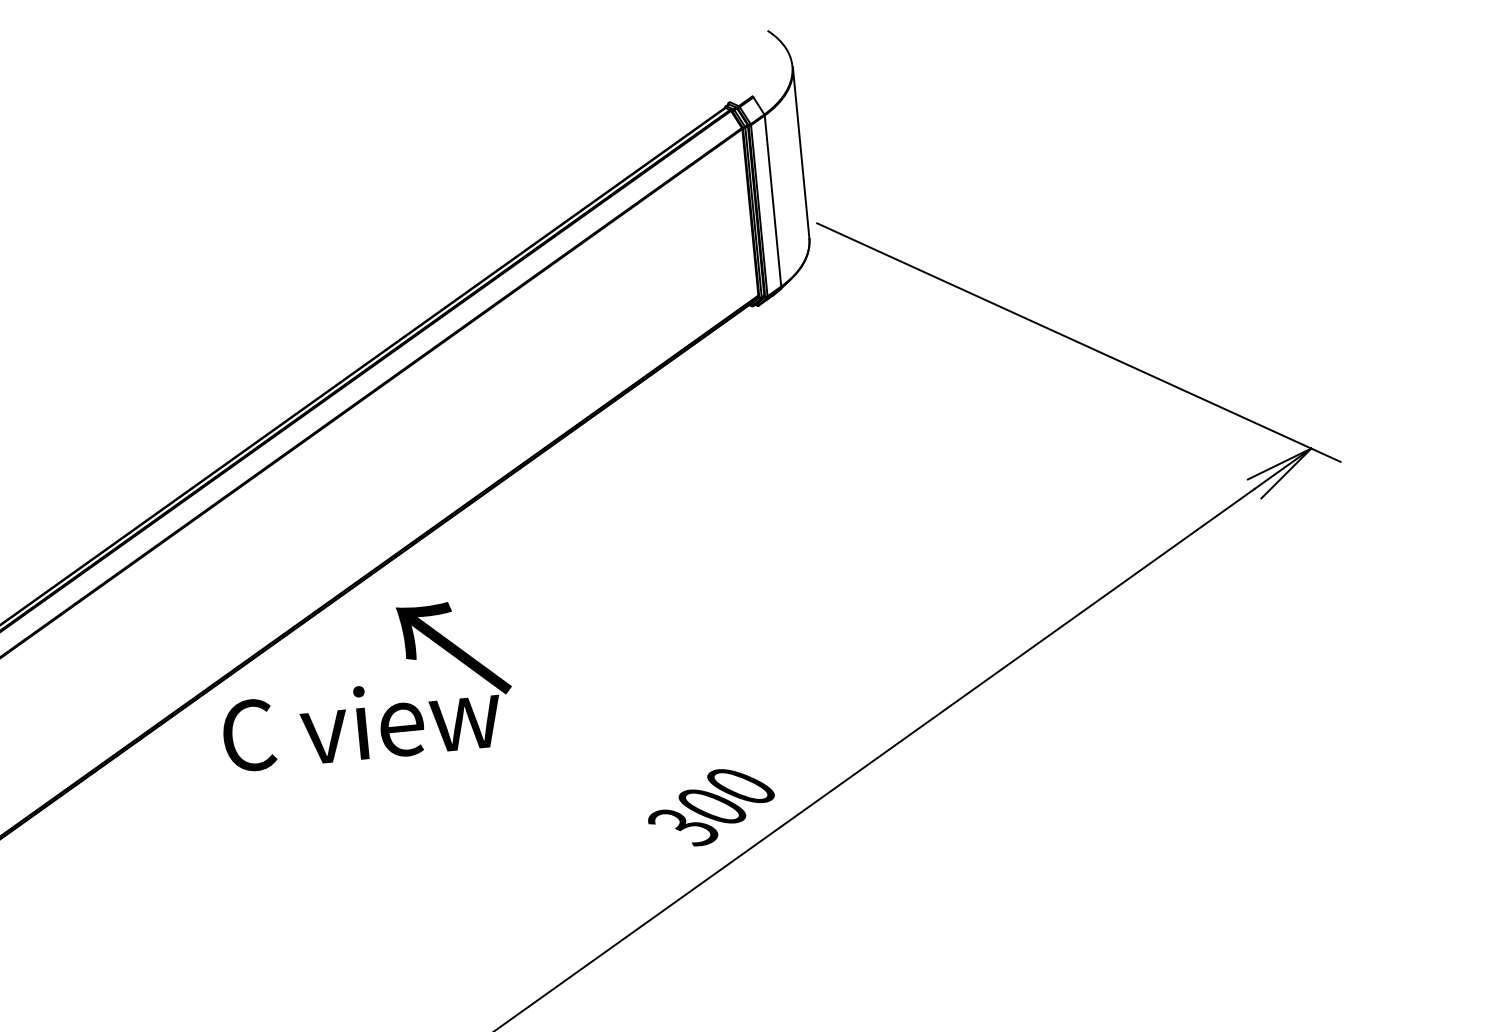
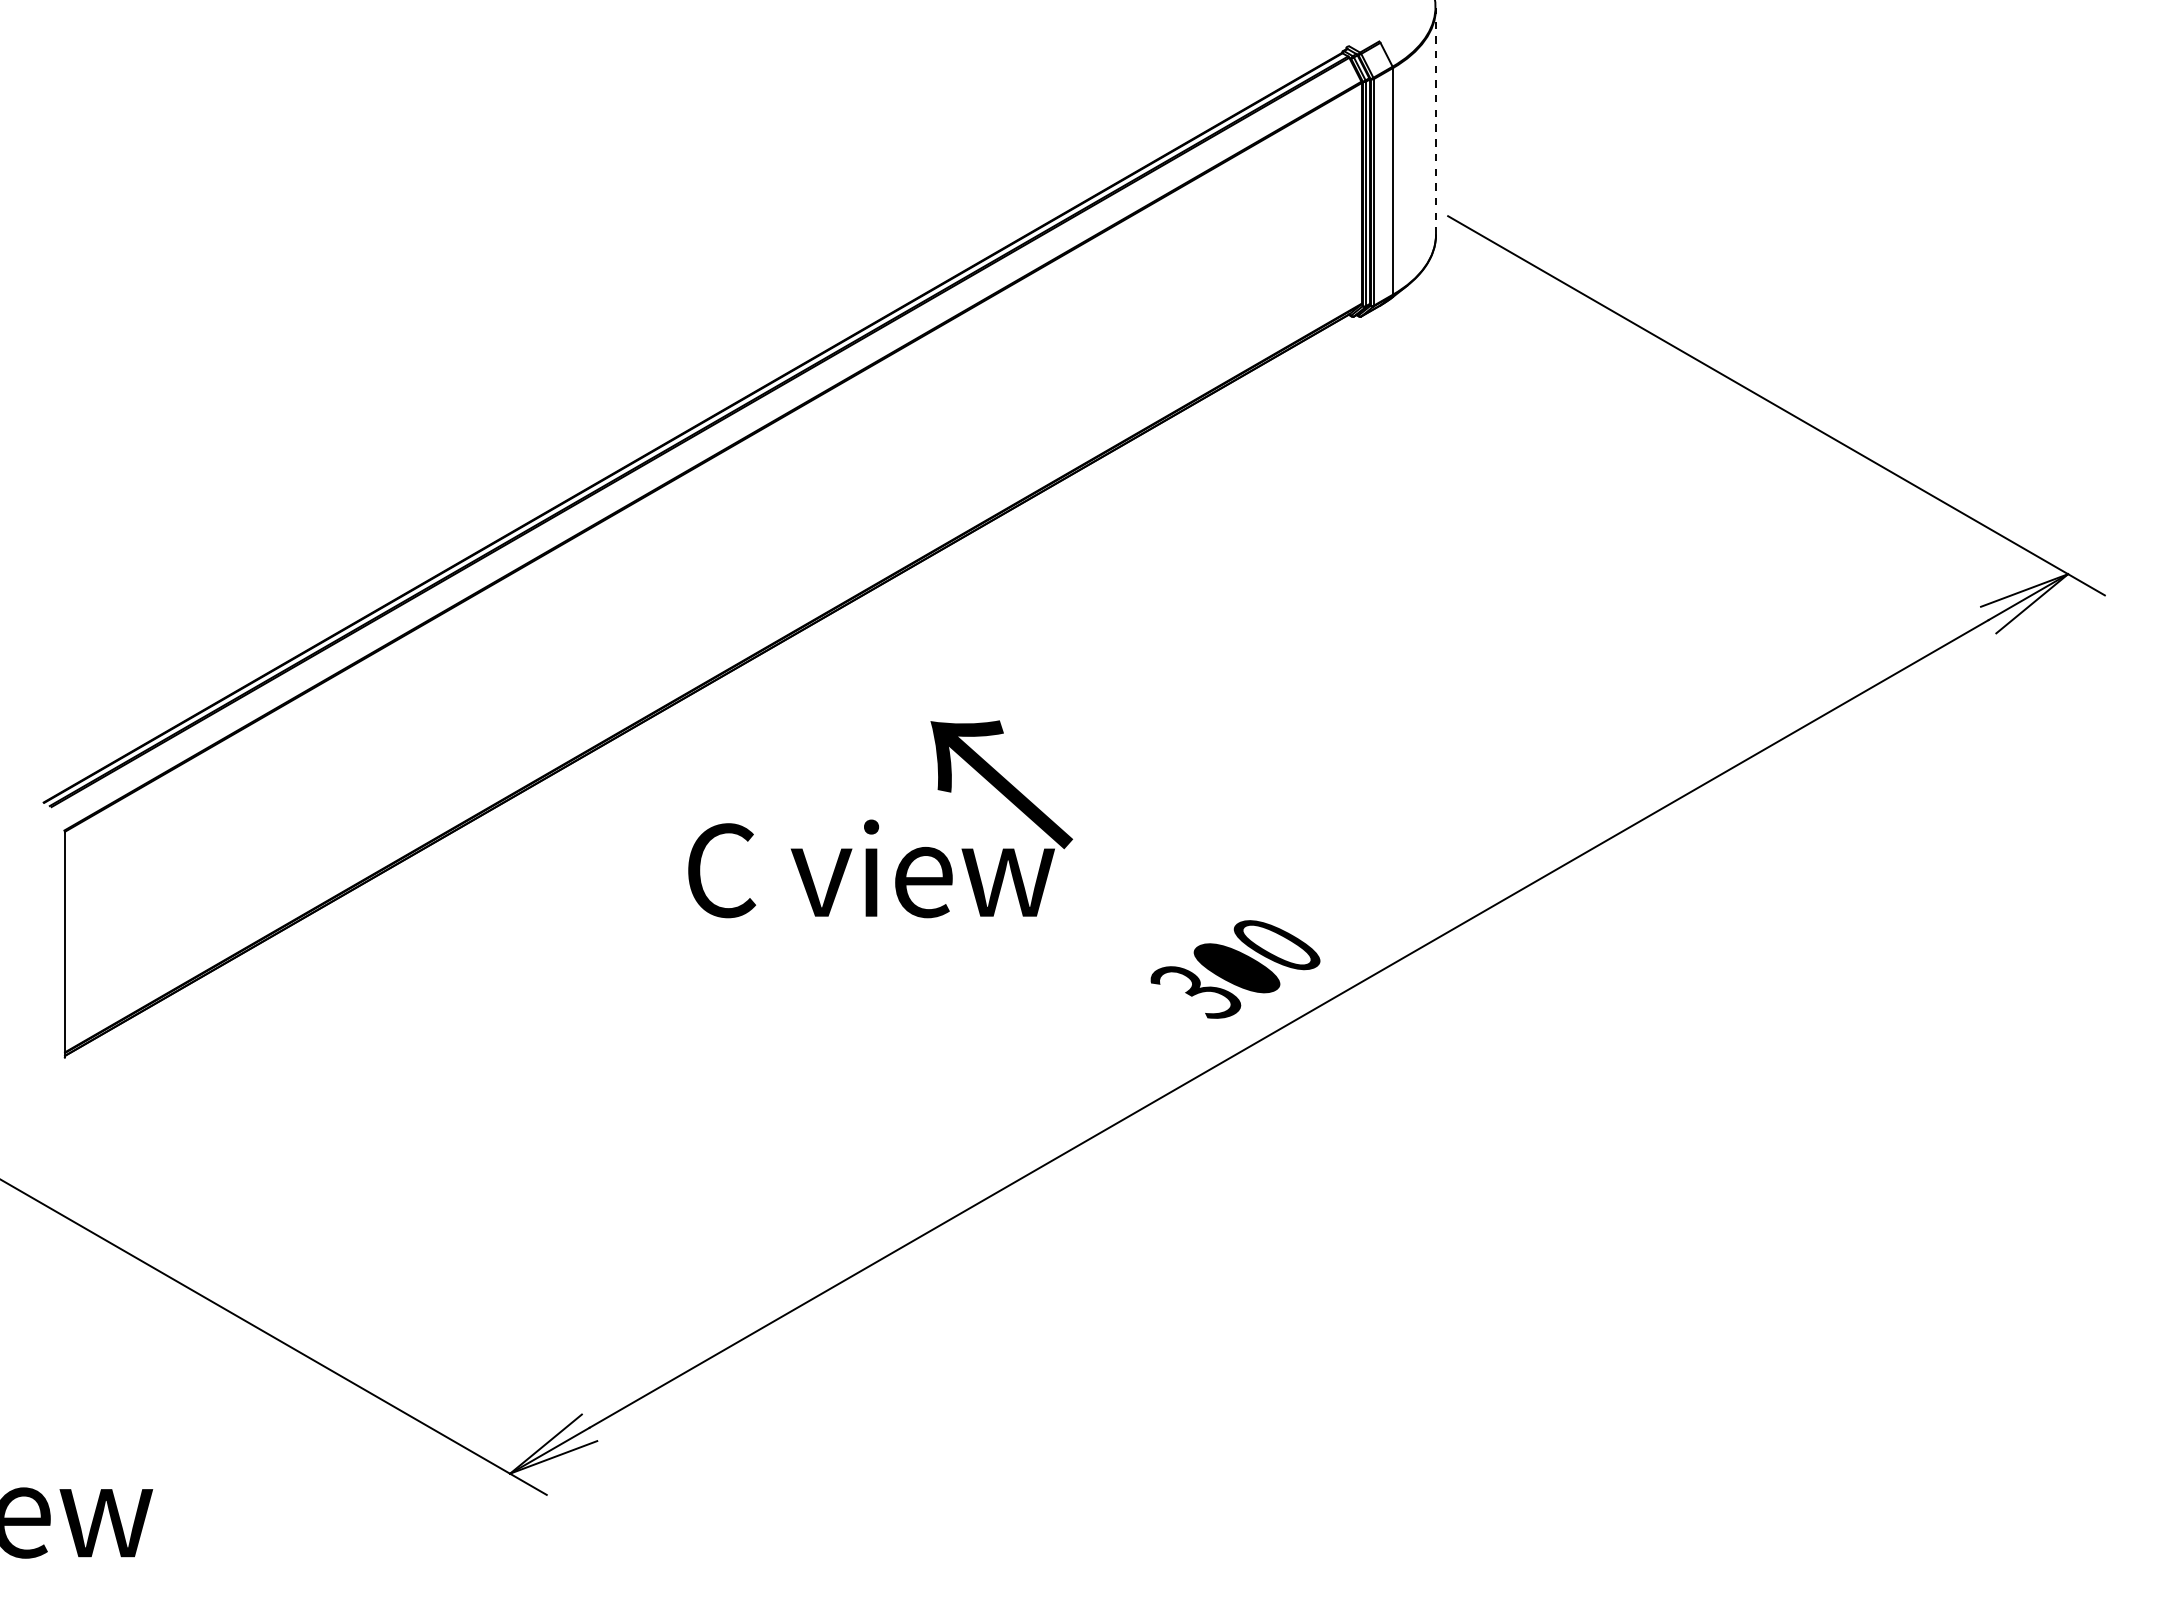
line: (801, 151) -> (1436, 120), solid -> dashed
text: (365, 685) -> (880, 819), moved

